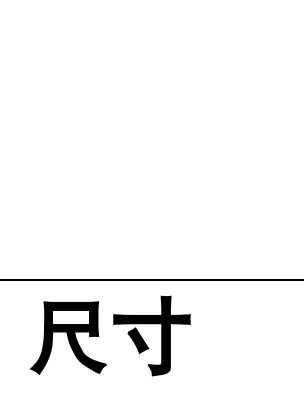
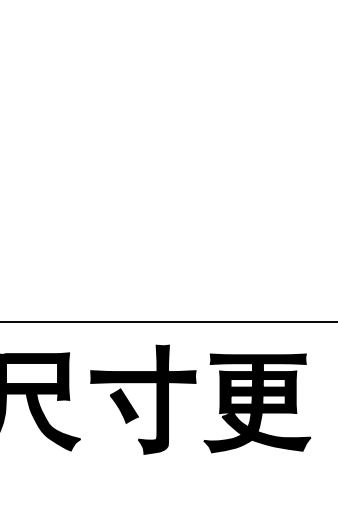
part: (234, 338) -> (256, 403), added

